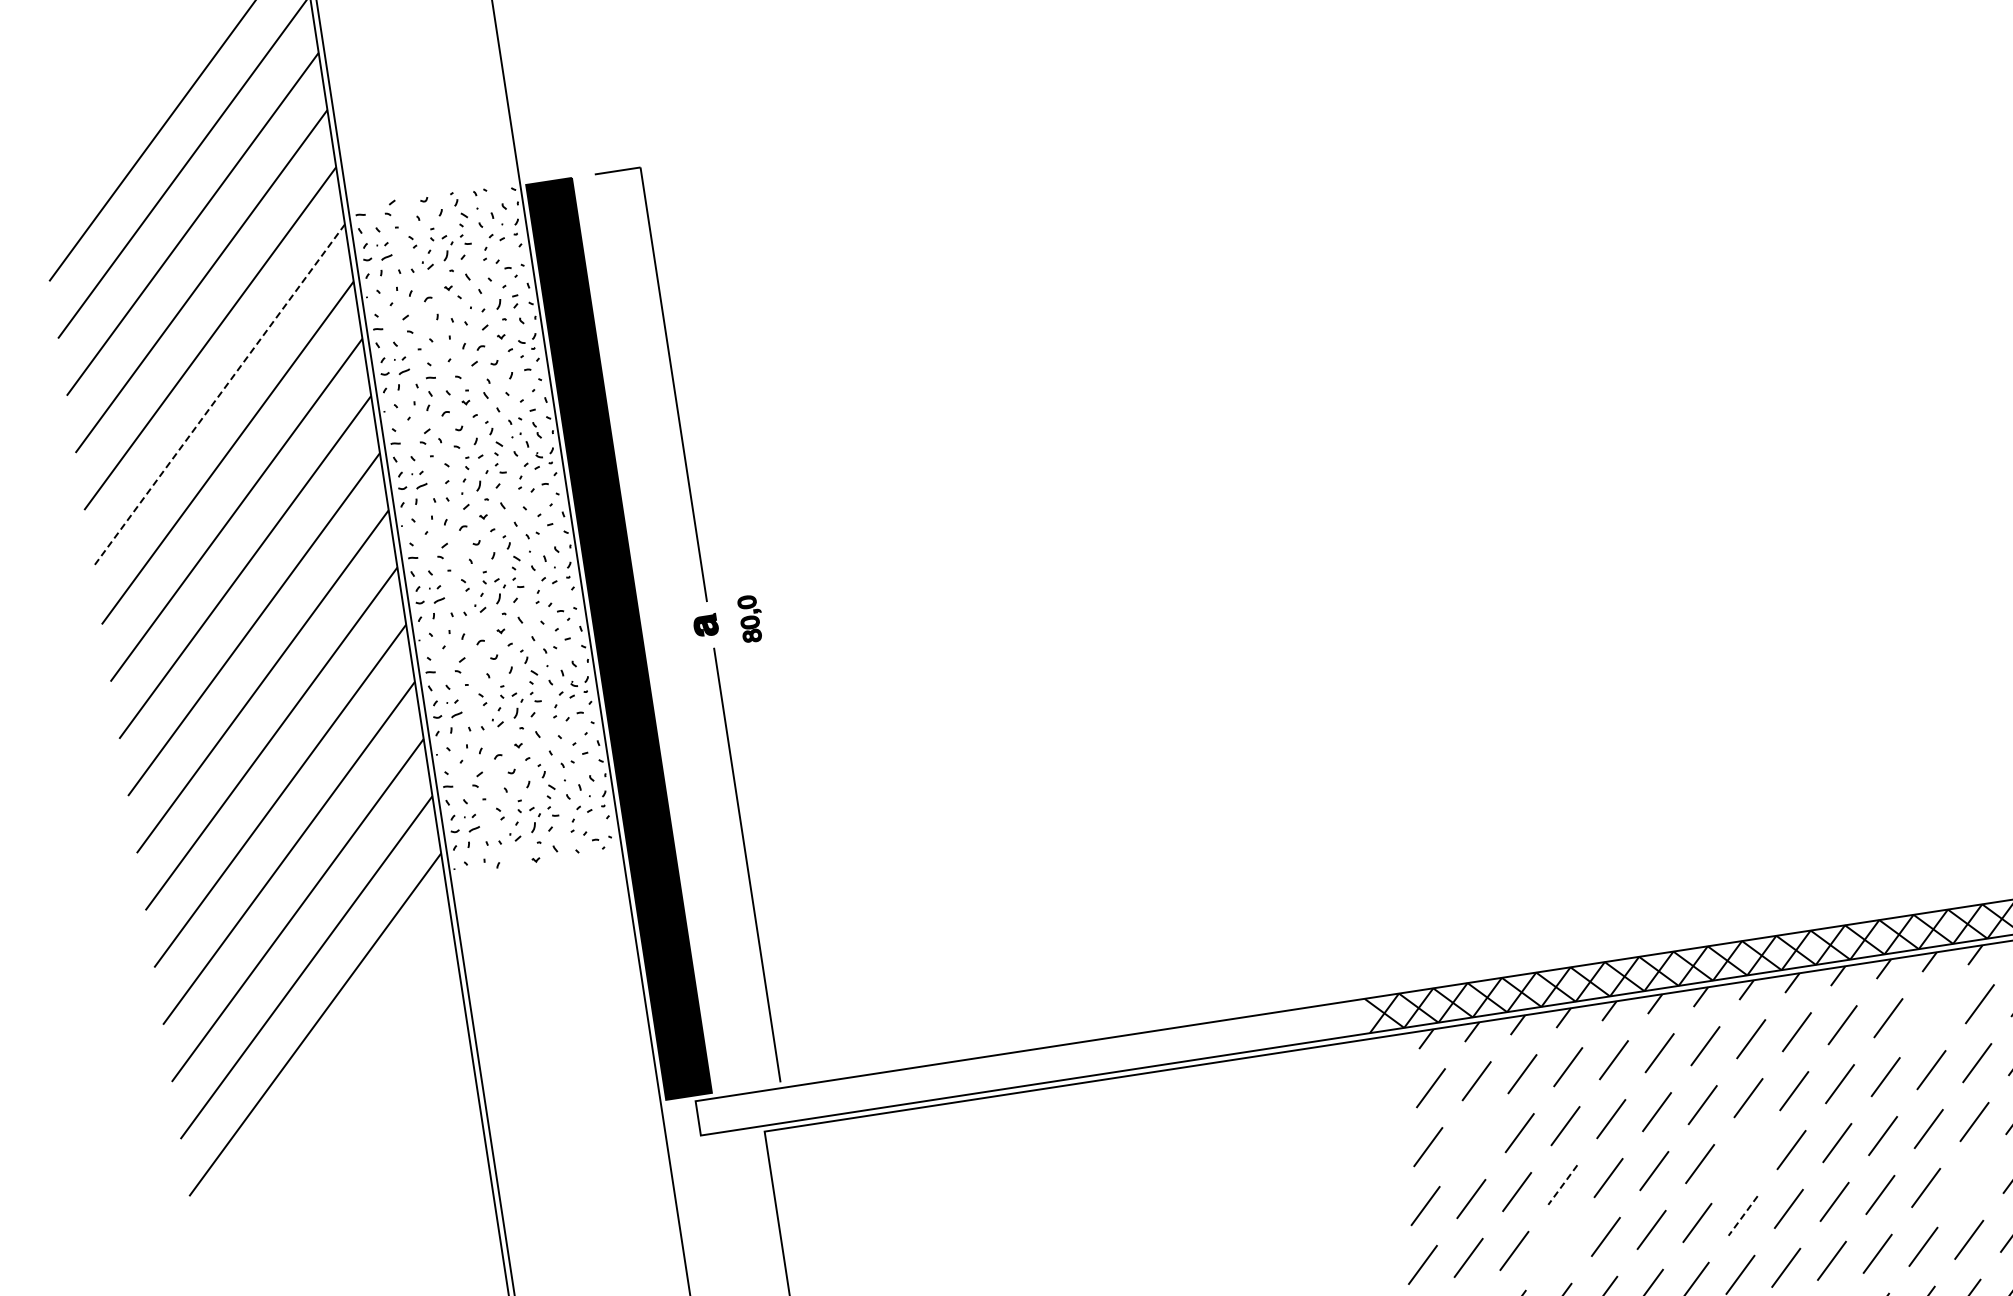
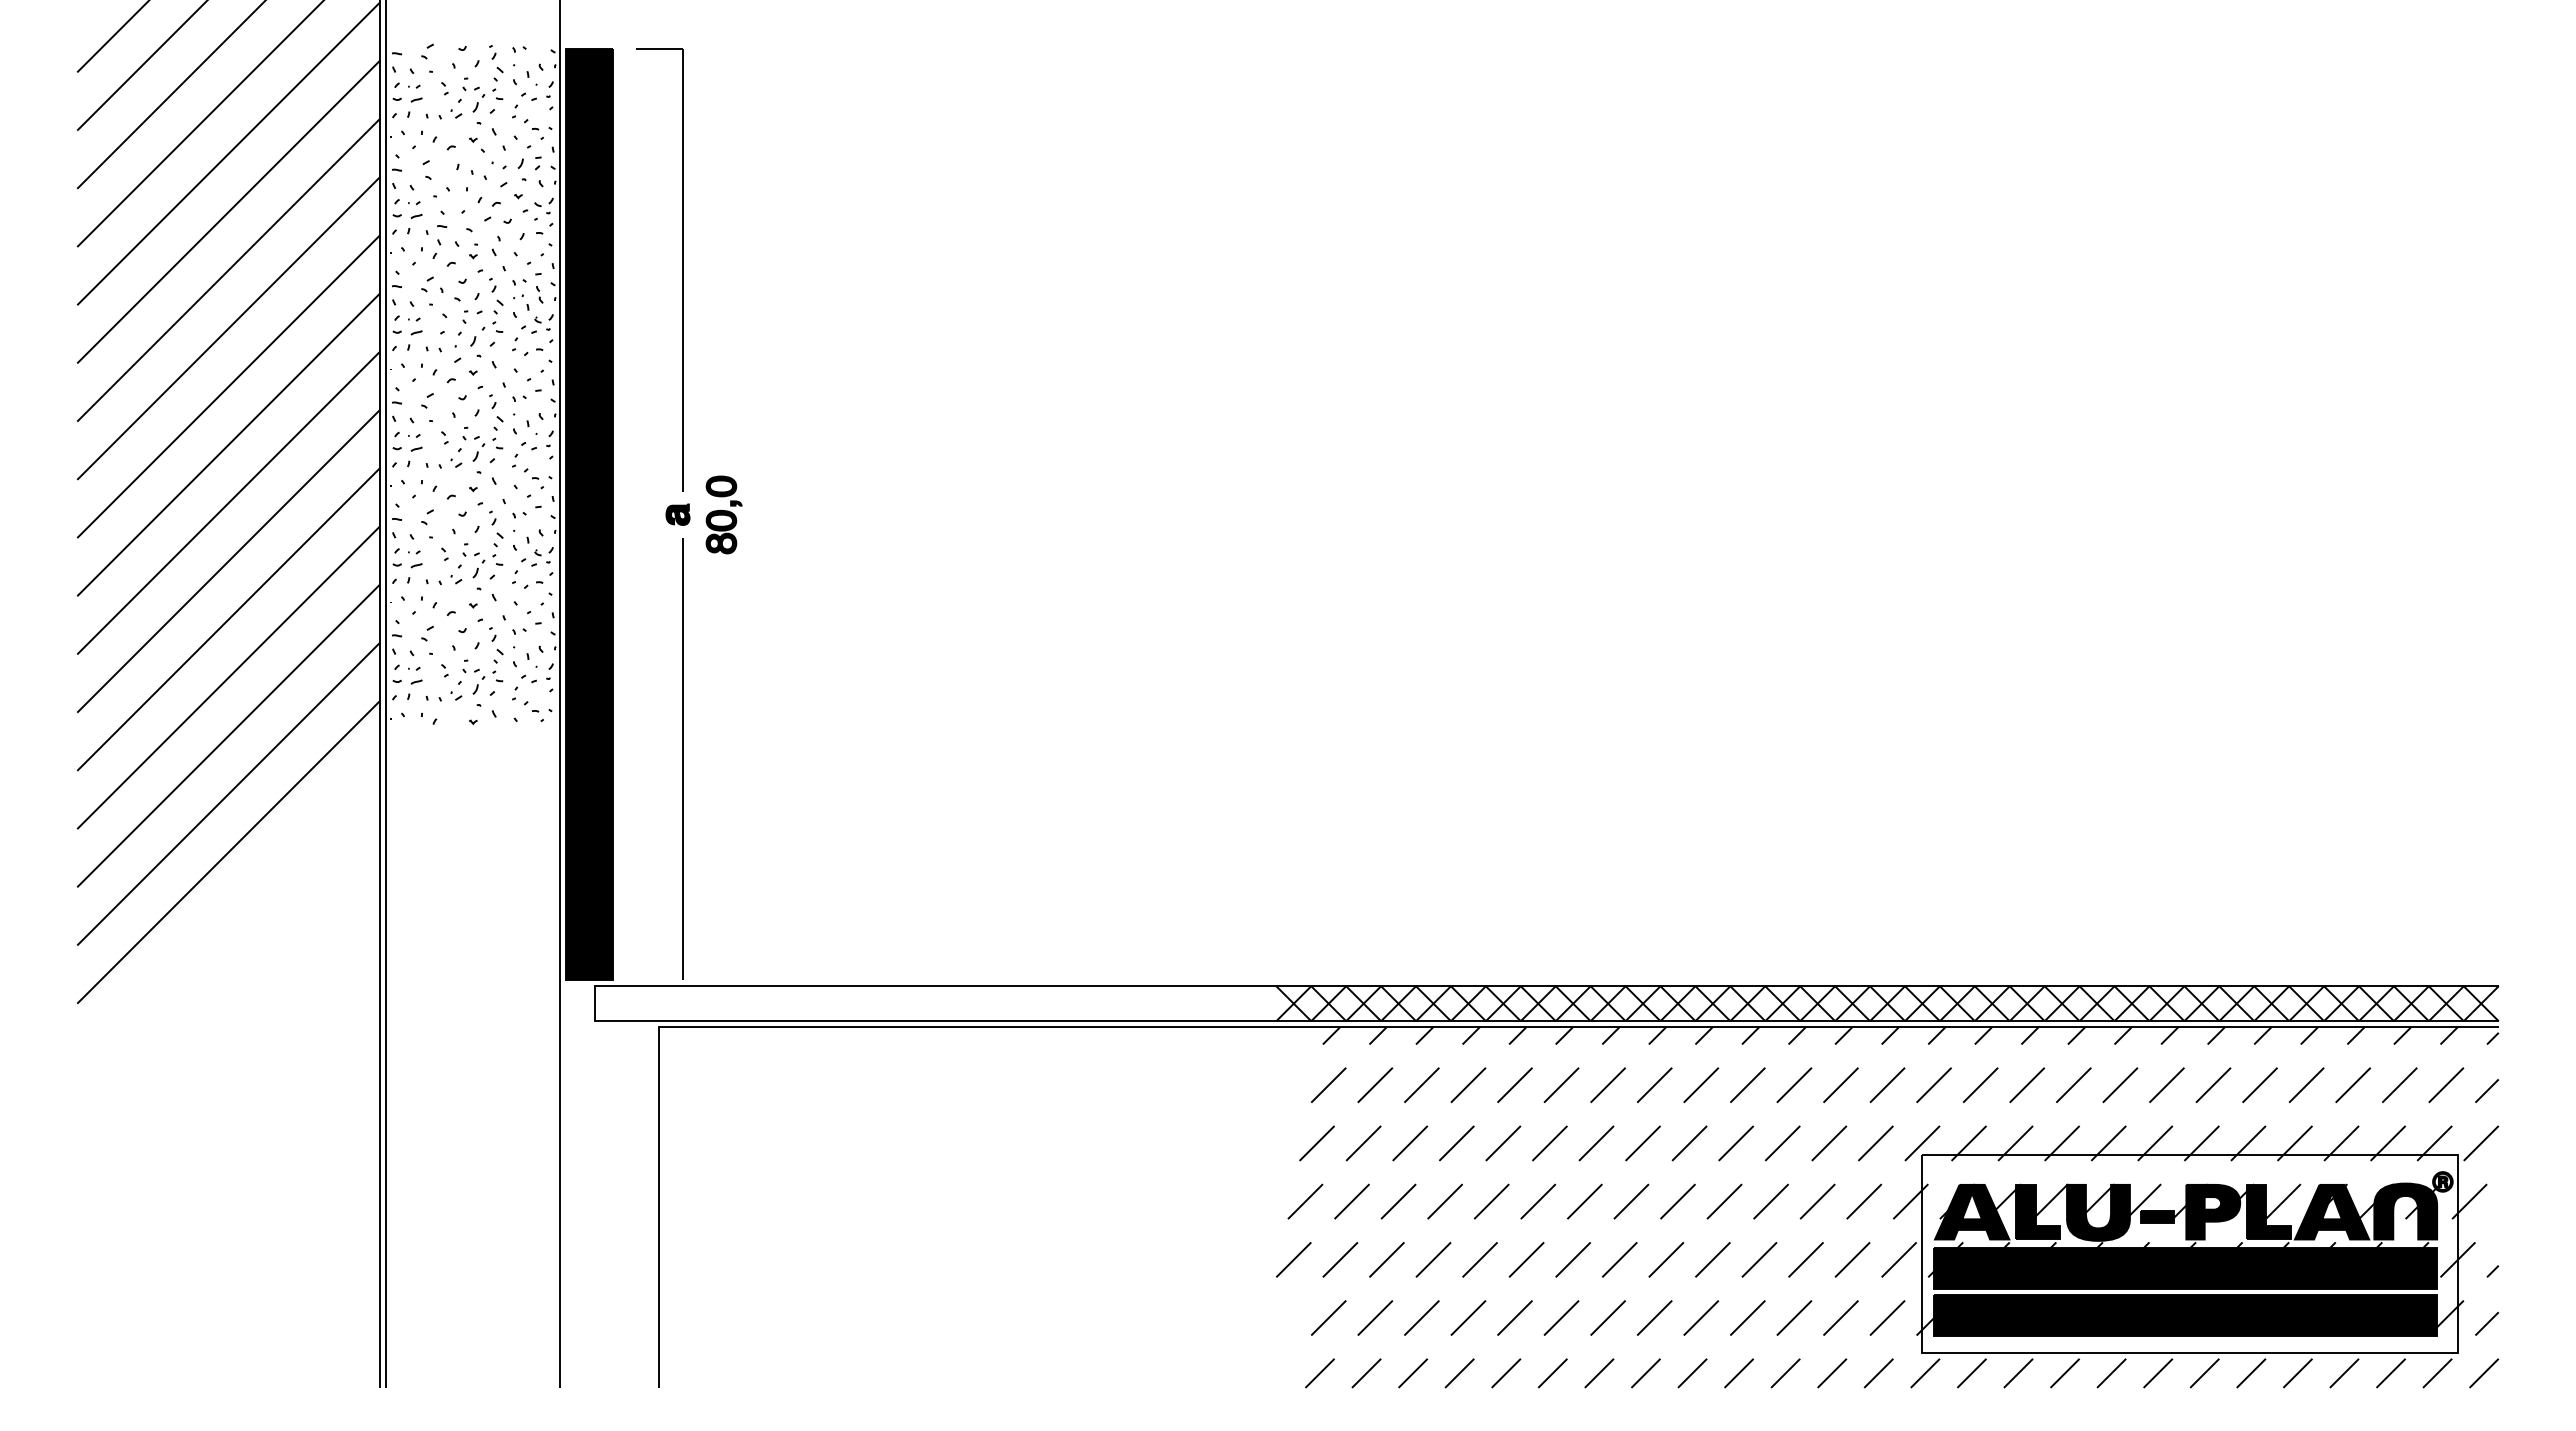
line: (218, 396) -> (228, 212), dashed -> solid
part: (750, 618) -> (723, 514), size x1.67
line: (1933, 1011) -> (1840, 1085), added
line: (1473, 1140) -> (1363, 1143), added
line: (1745, 1156) -> (1631, 1201), added
line: (1971, 1180) -> (1852, 1259), added
line: (1563, 1184) -> (1445, 1201), dashed -> solid
line: (1742, 1215) -> (1619, 1259), dashed -> solid
line: (1560, 1243) -> (1433, 1259), added

